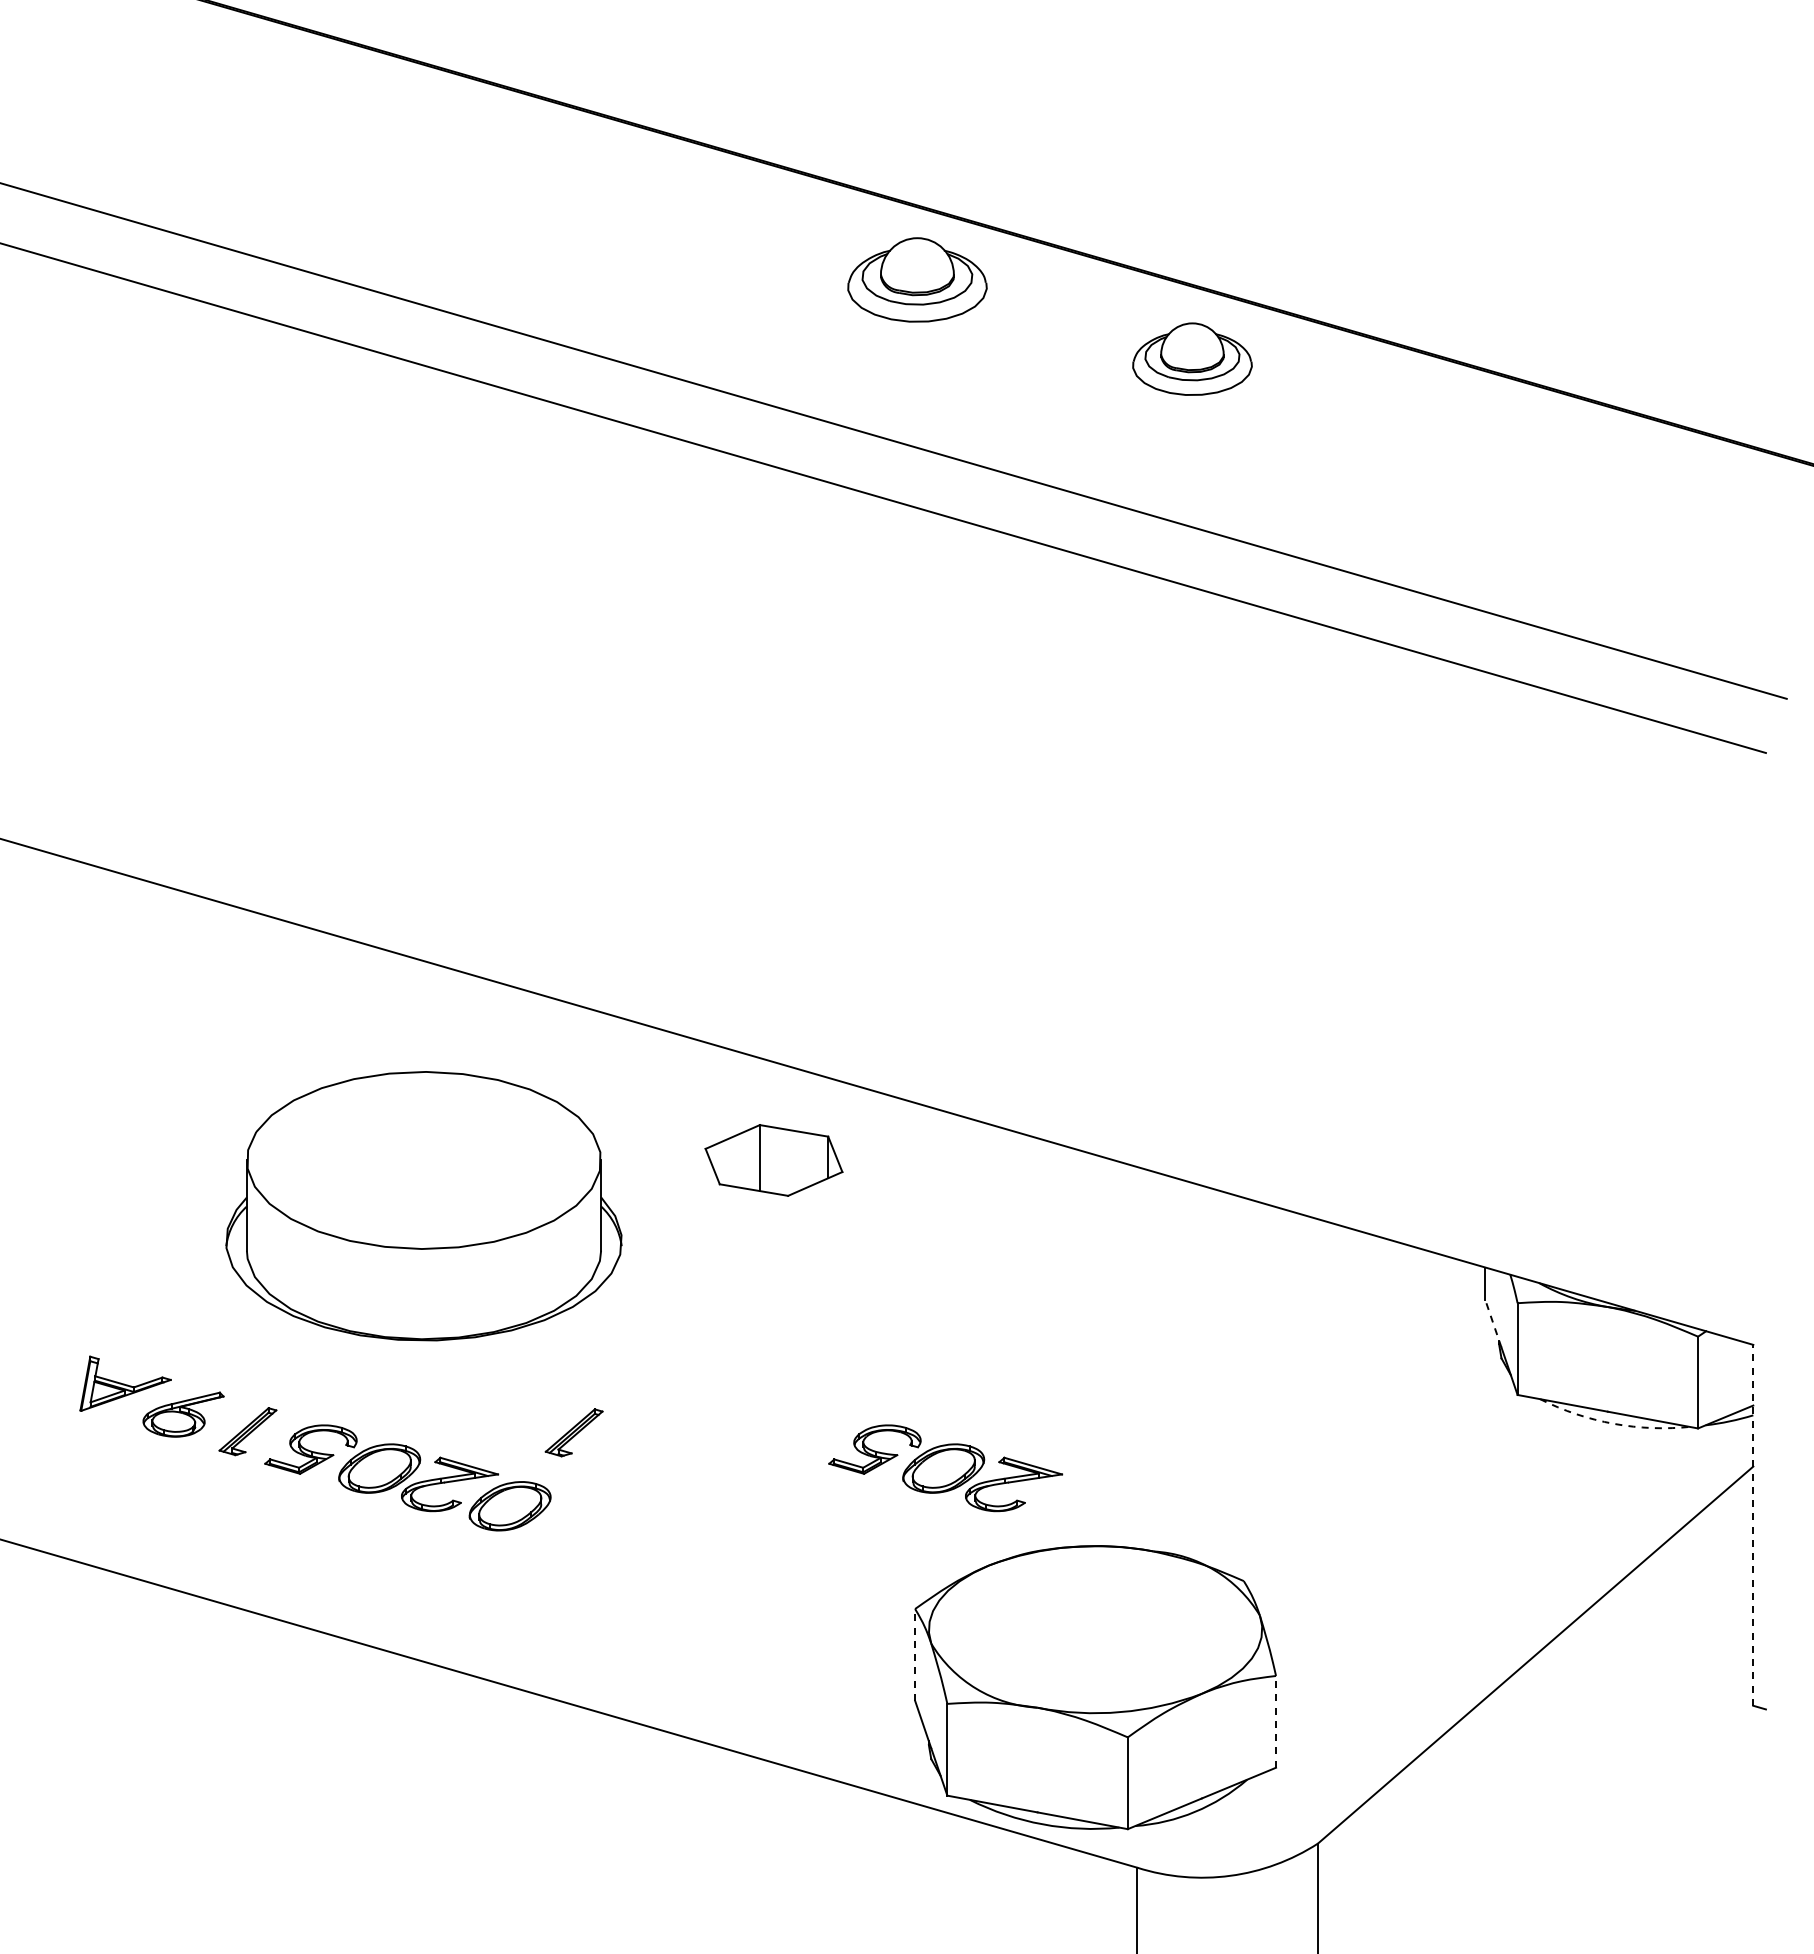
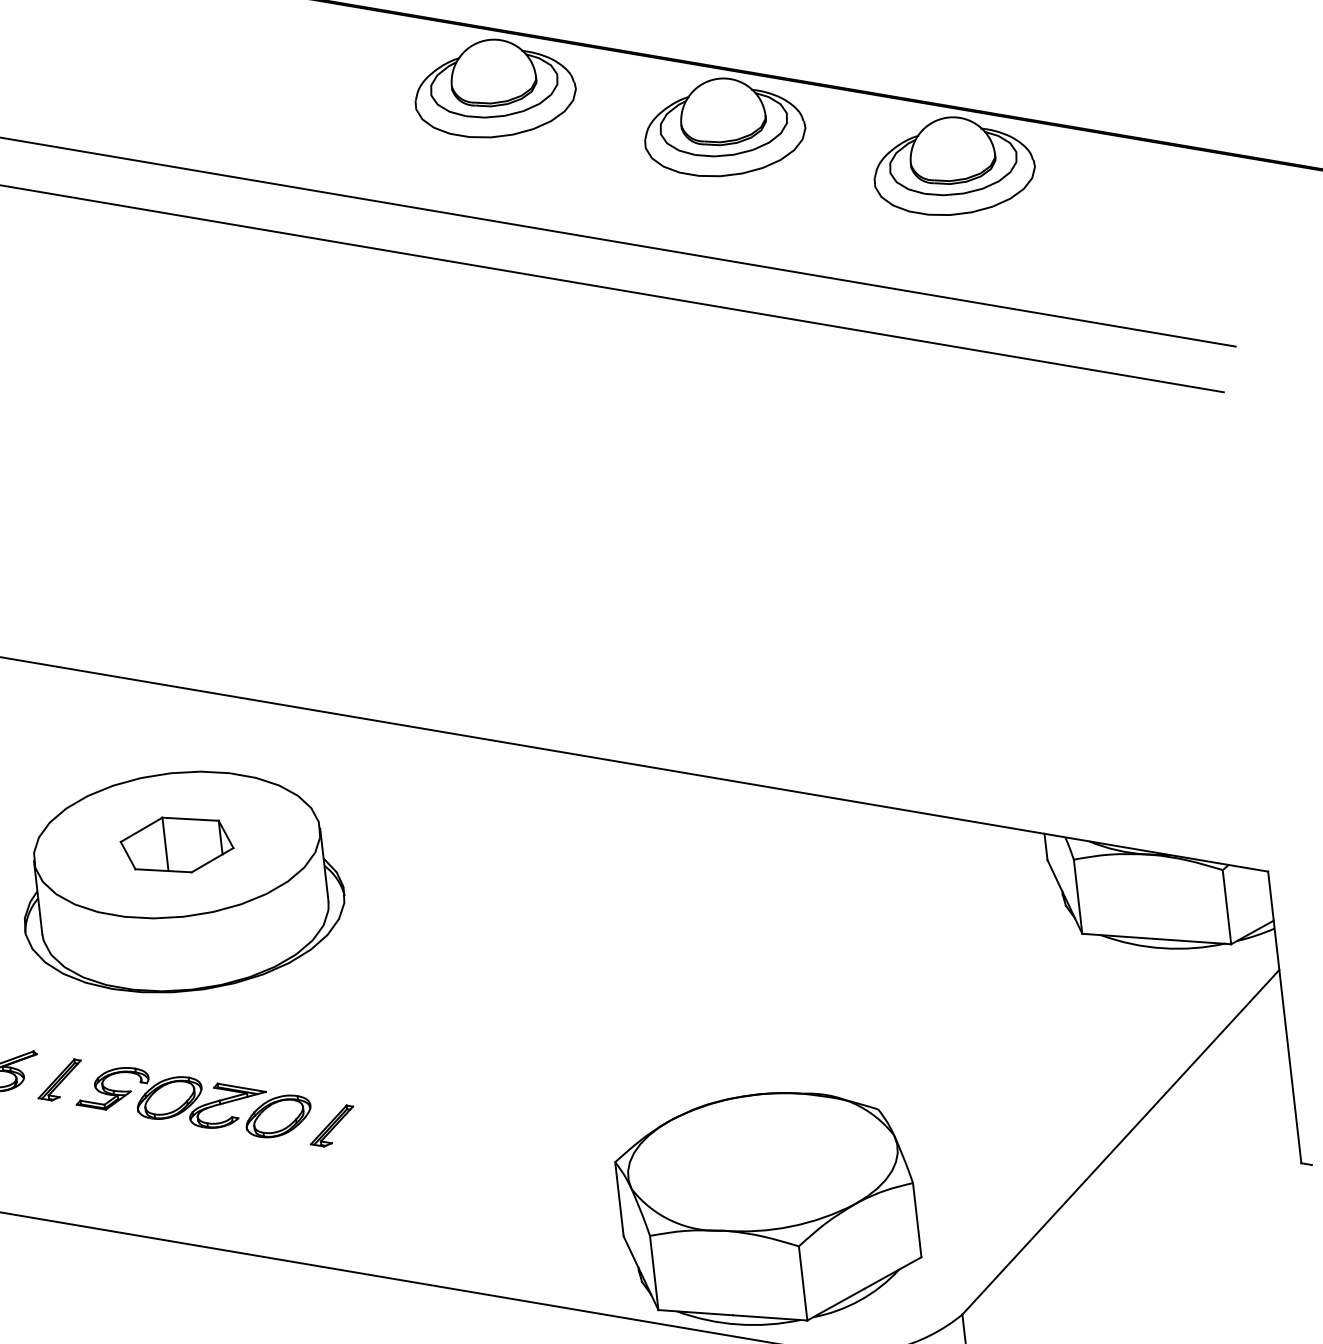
part: (917, 279) -> (494, 87), size x1.43
part: (1192, 358) -> (724, 126), size x1.67
part: (1467, 438) -> (953, 165), added
part: (773, 1160) -> (176, 845), moved
line: (1493, 1323) -> (1056, 878), dashed -> solid
arc: (1613, 1423) -> (1162, 948), dashed -> solid
part: (573, 1432) -> (331, 1126), moved
part: (945, 1468) -> (626, 1045), removed
line: (1753, 1524) -> (1284, 1016), dashed -> solid
line: (915, 1654) -> (619, 1198), dashed -> solid
line: (1276, 1721) -> (917, 1219), dashed -> solid

